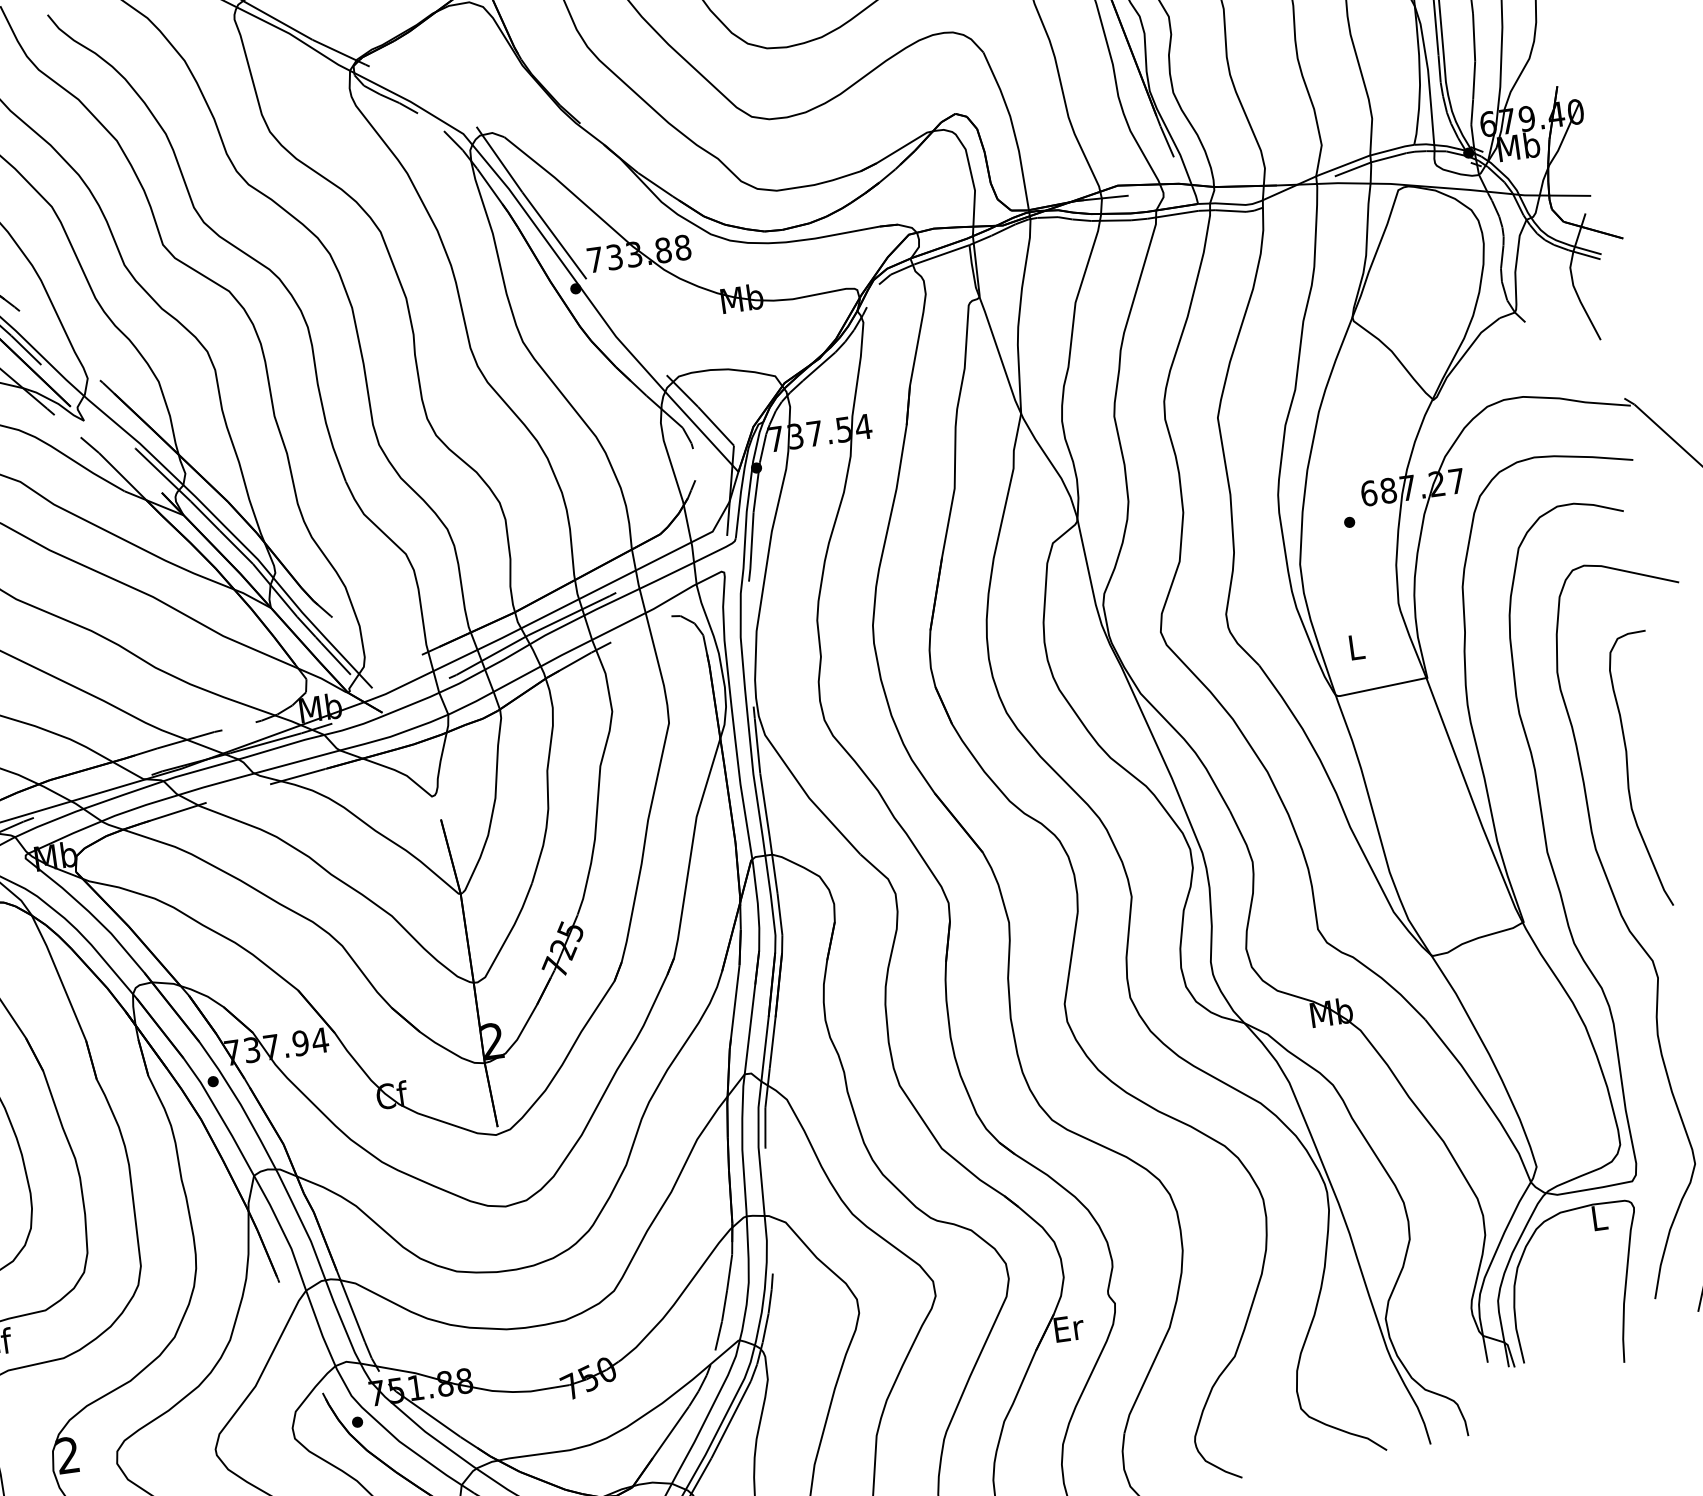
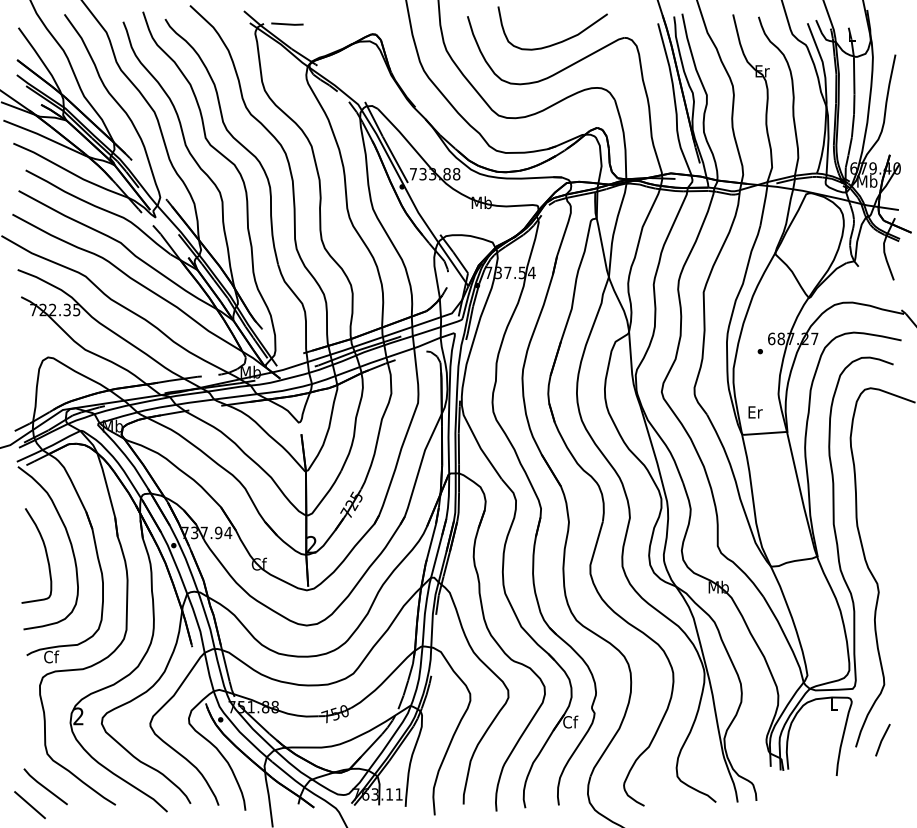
text: (1356, 647) -> (755, 412), L -> Er
curve: (1628, 771) -> (878, 490), removed
text: (1068, 1327) -> (570, 721), Er -> Cf

